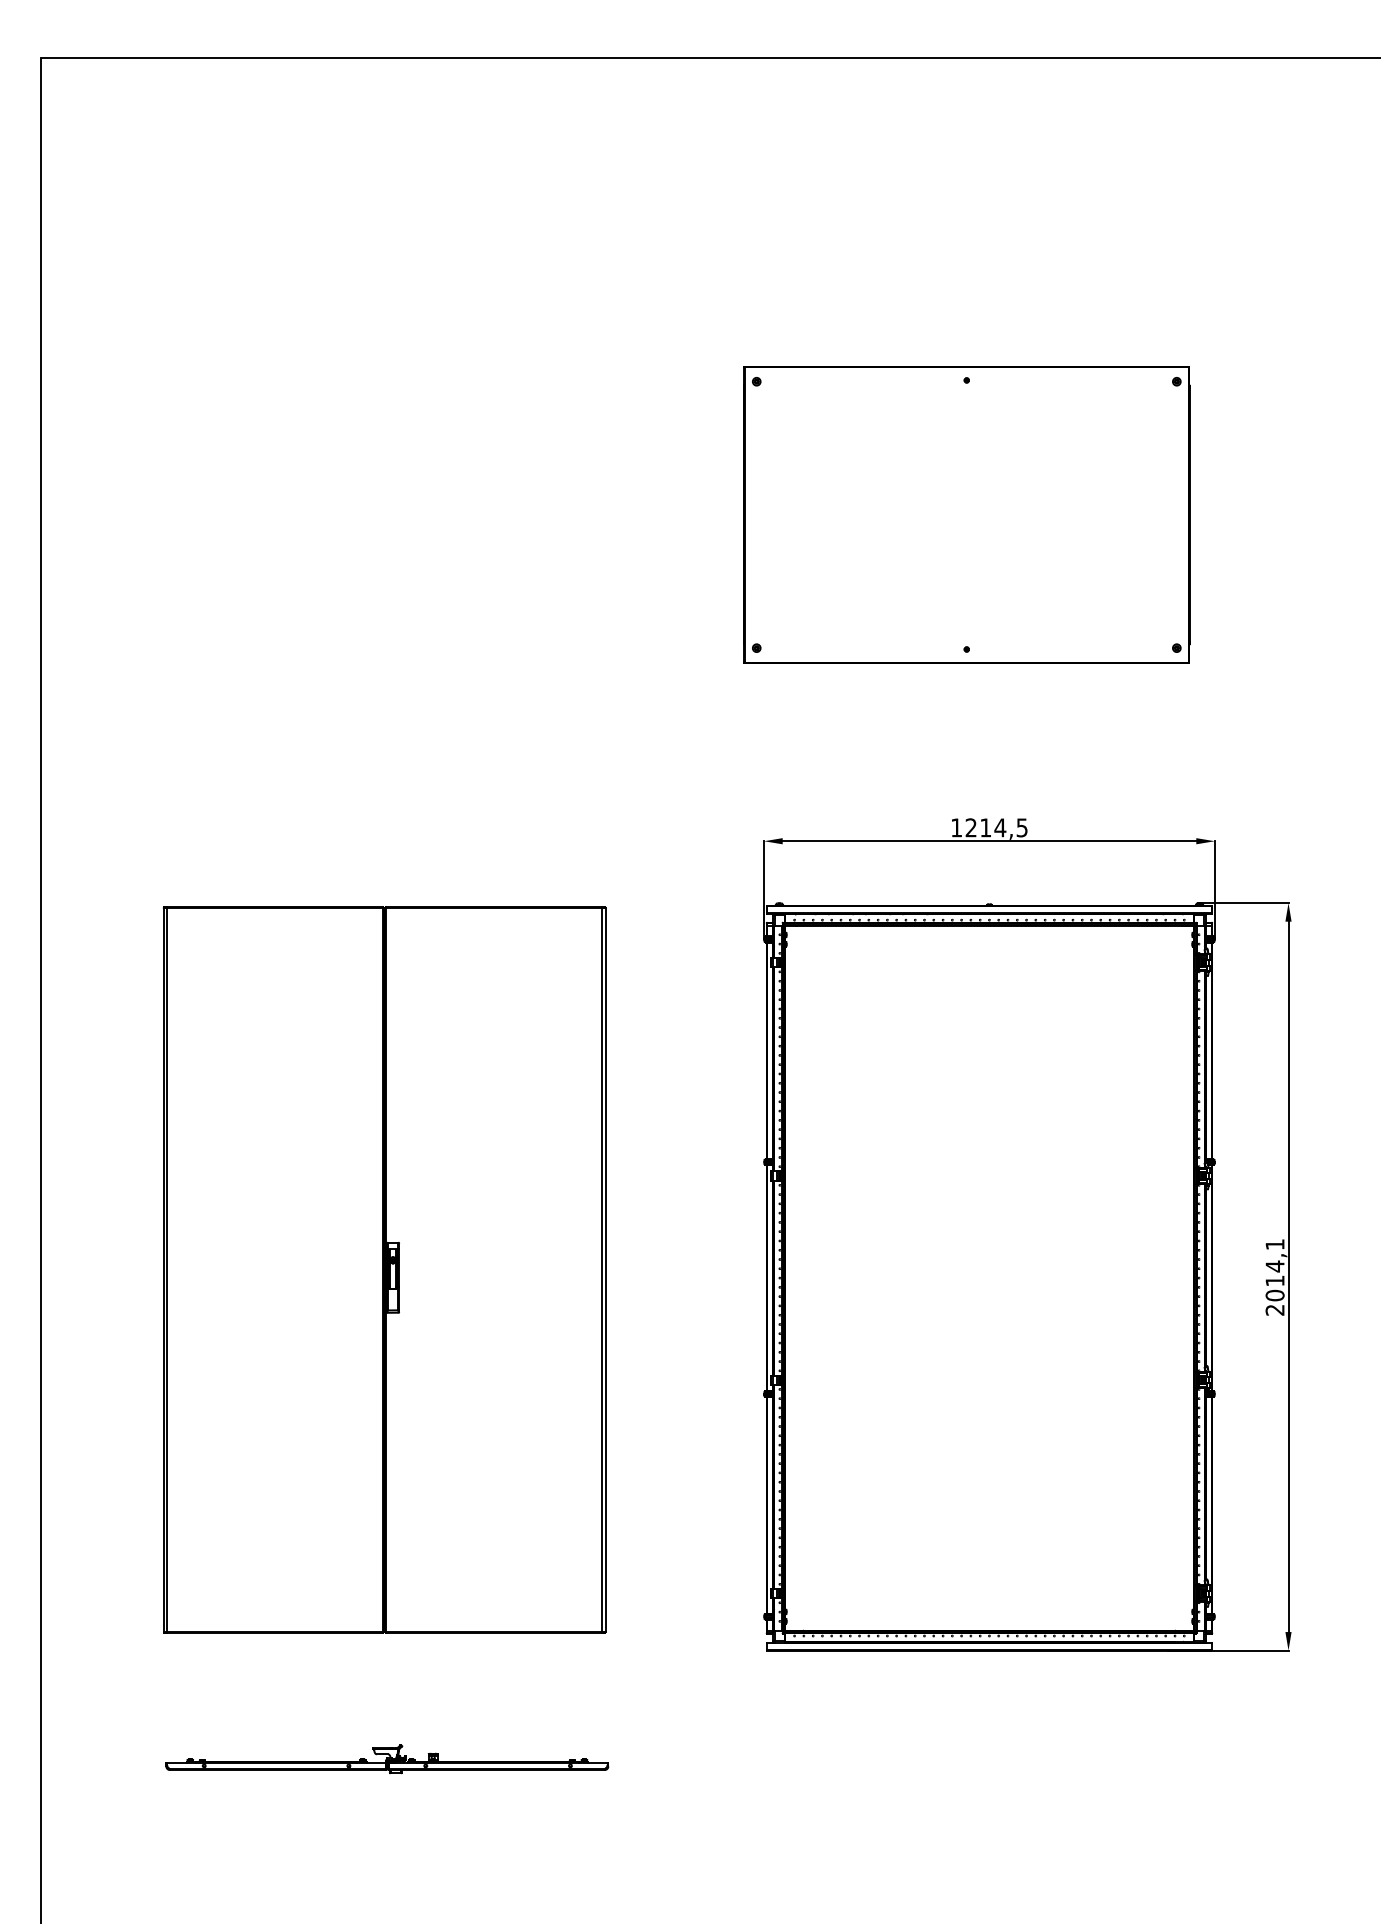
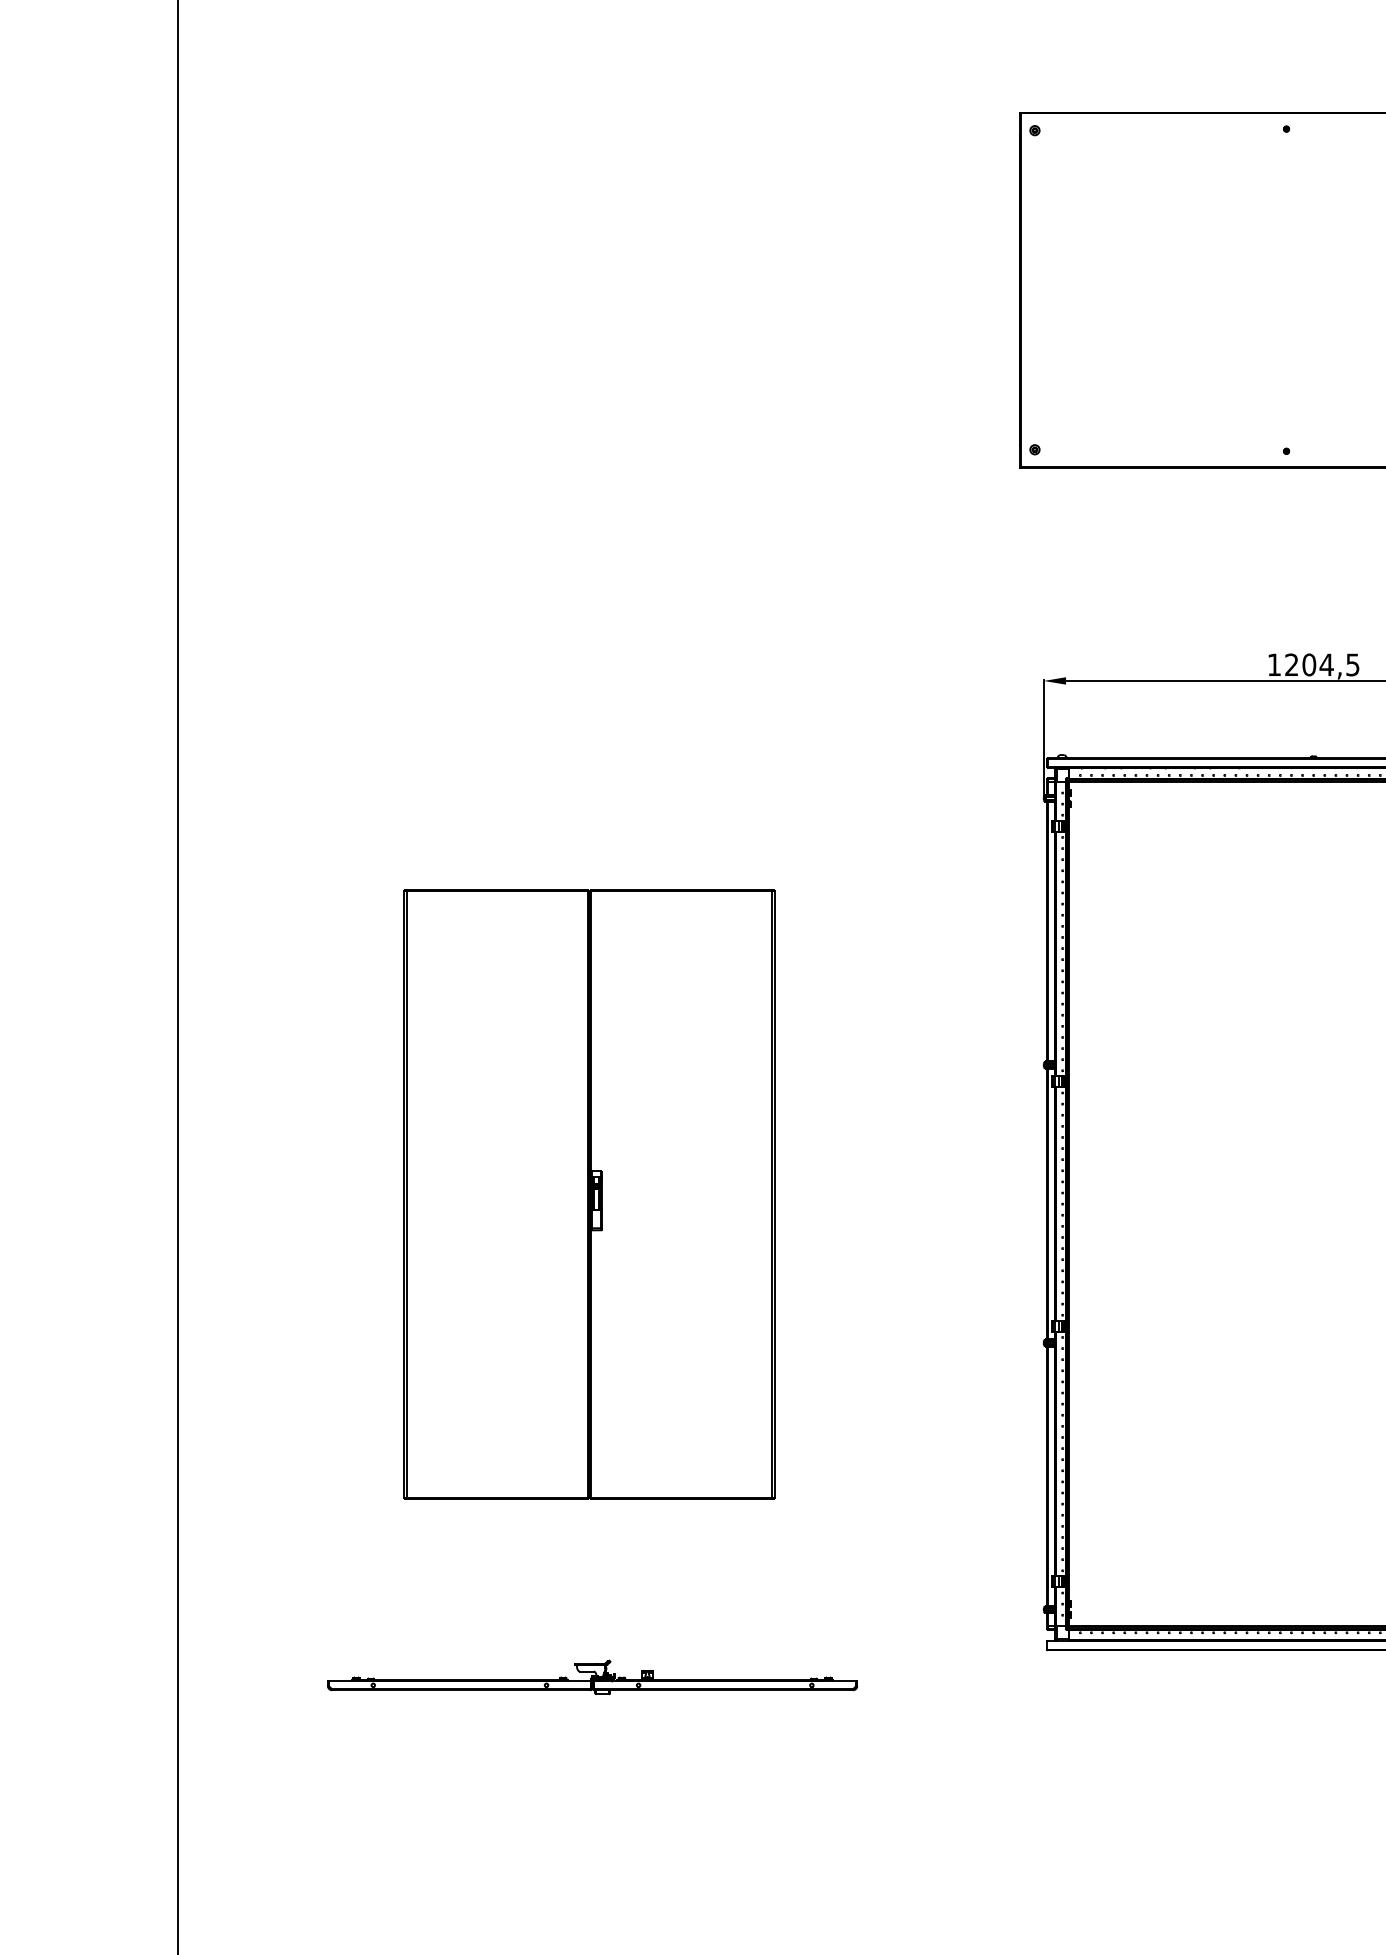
text: (985, 827) -> (1308, 664), 1214,5 -> 1204,5
part: (384, 1269) -> (589, 1193), size x0.7
part: (387, 1759) -> (592, 1677), moved

